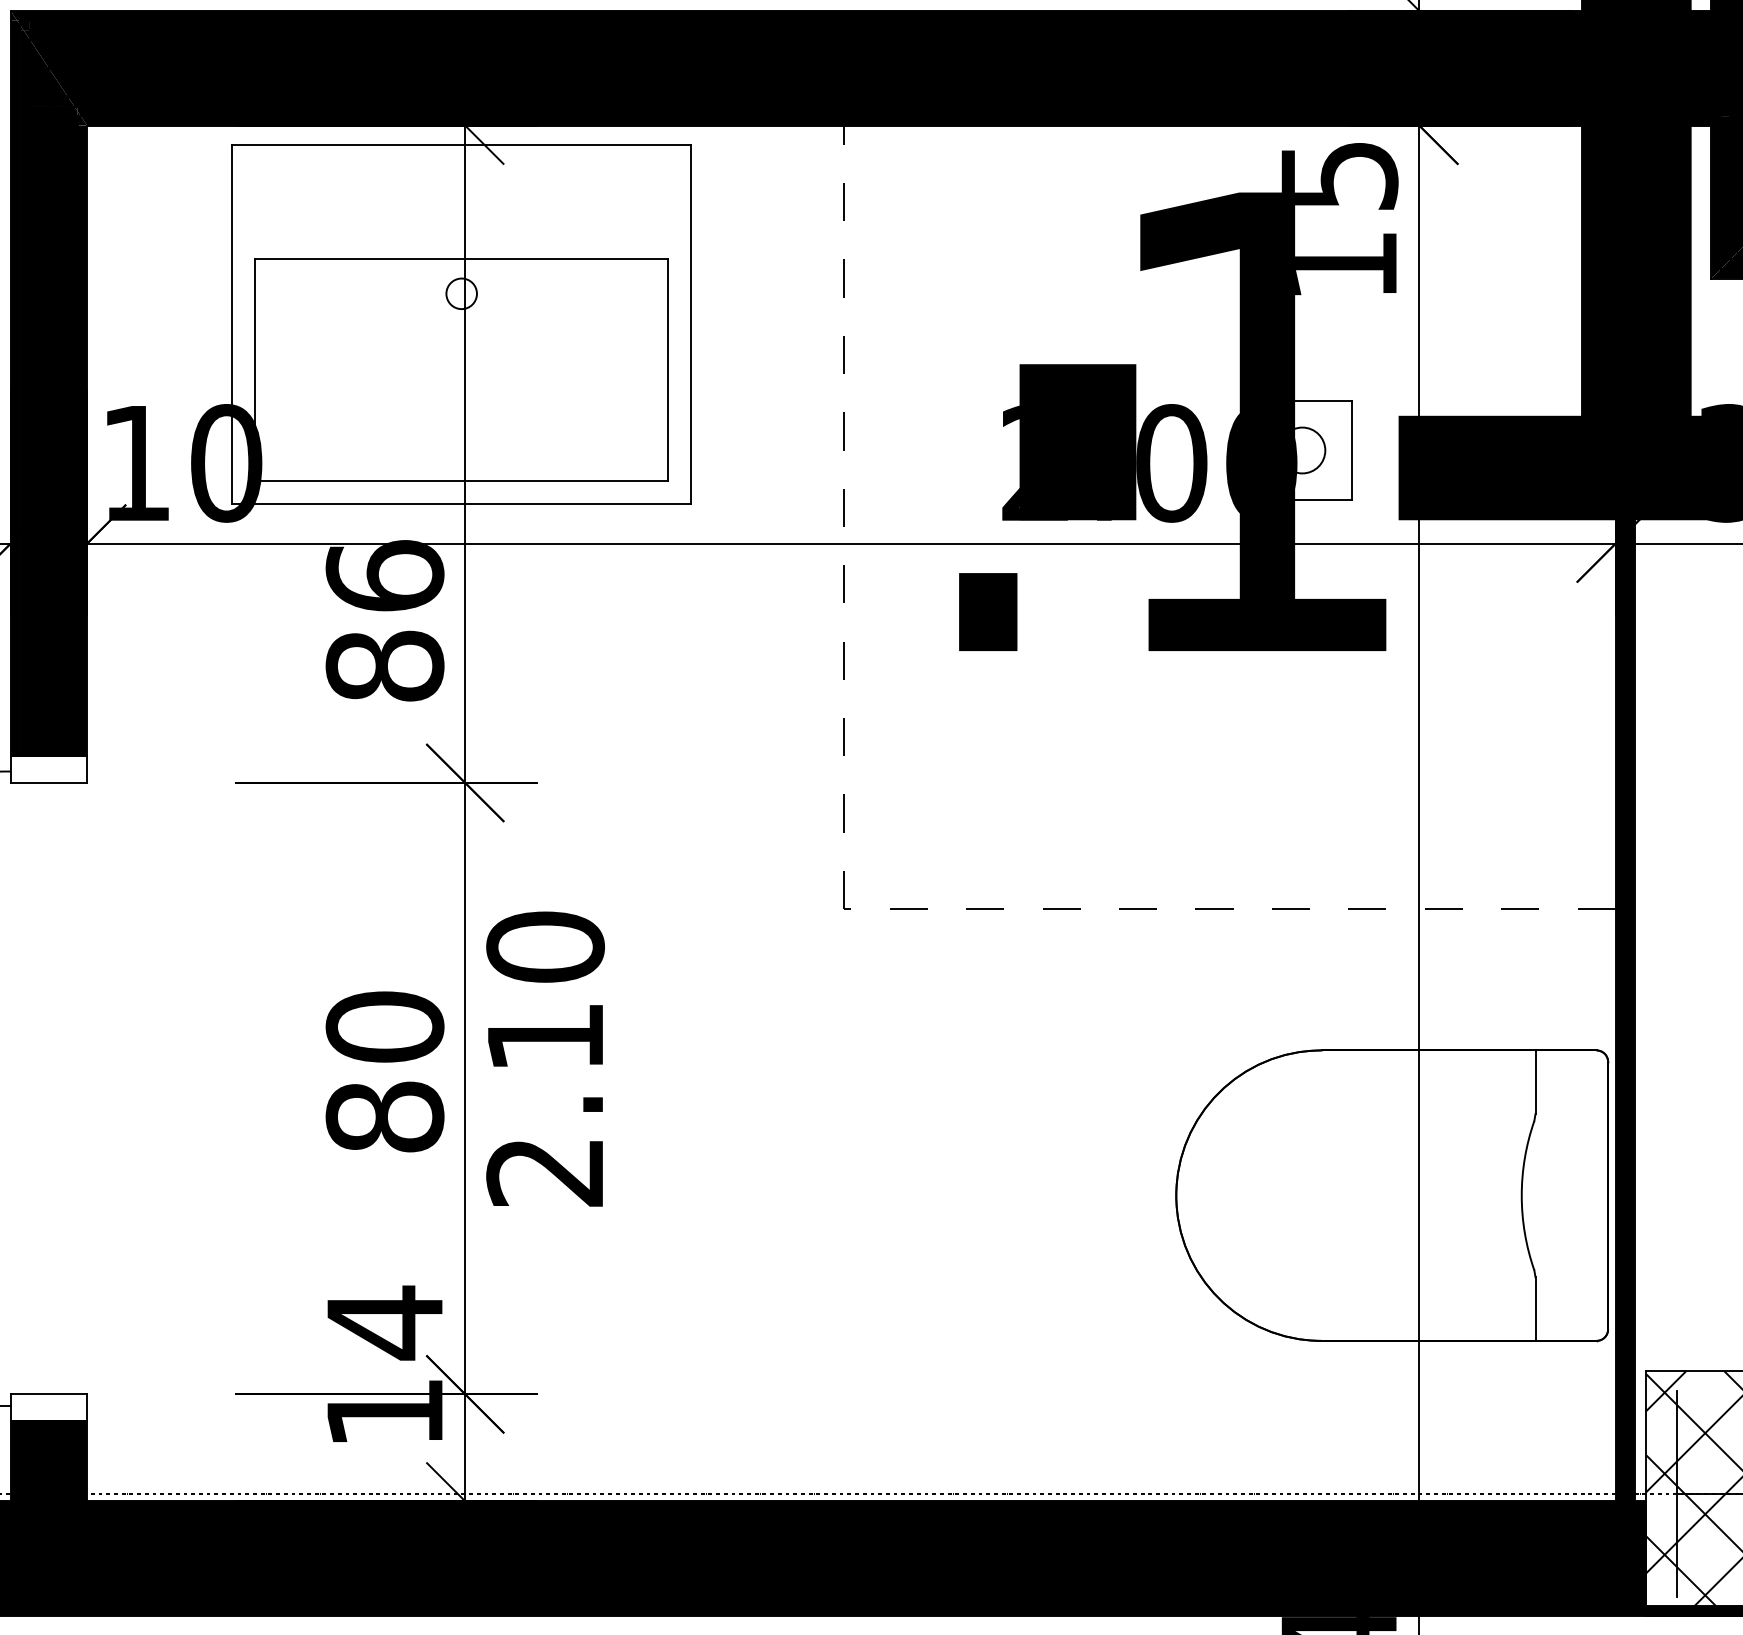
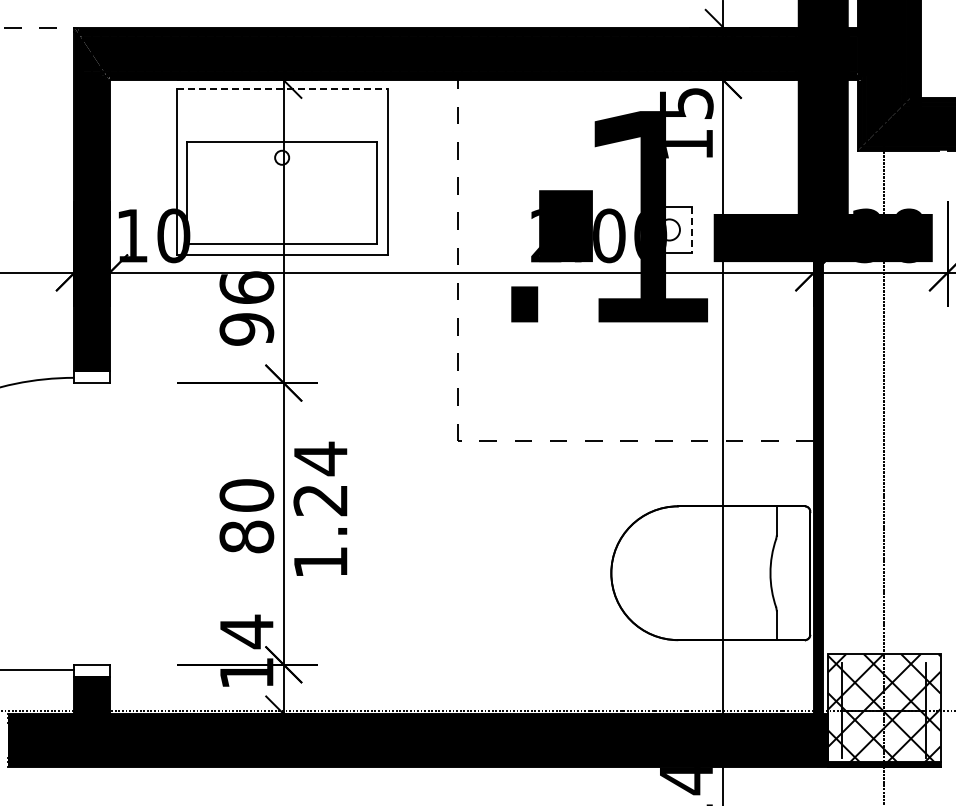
line: (462, 145) -> (282, 89), solid -> dashed
line: (1352, 449) -> (692, 229), solid -> dashed
text: (384, 666) -> (246, 329), 86 -> 96
text: (544, 1057) -> (320, 509), 2.10 -> 1.24

